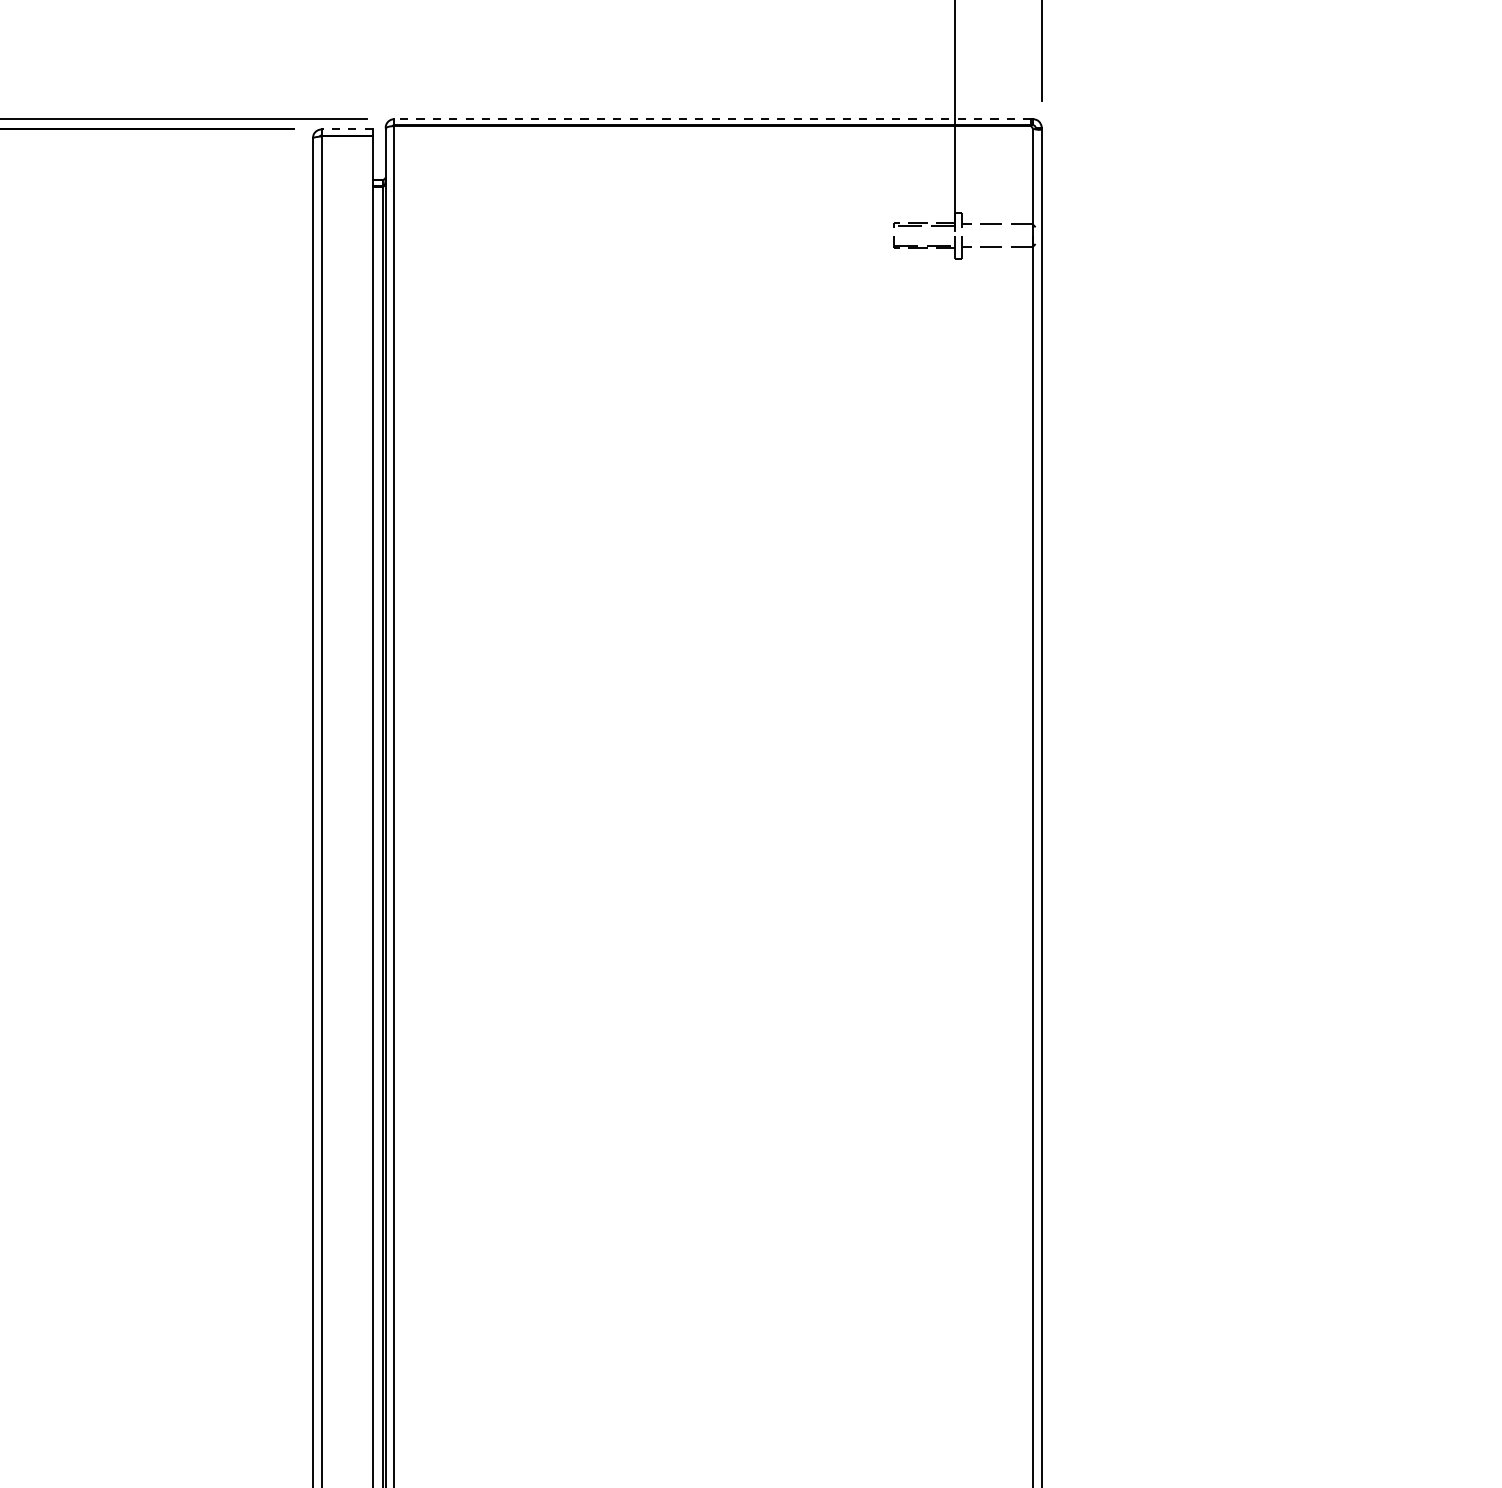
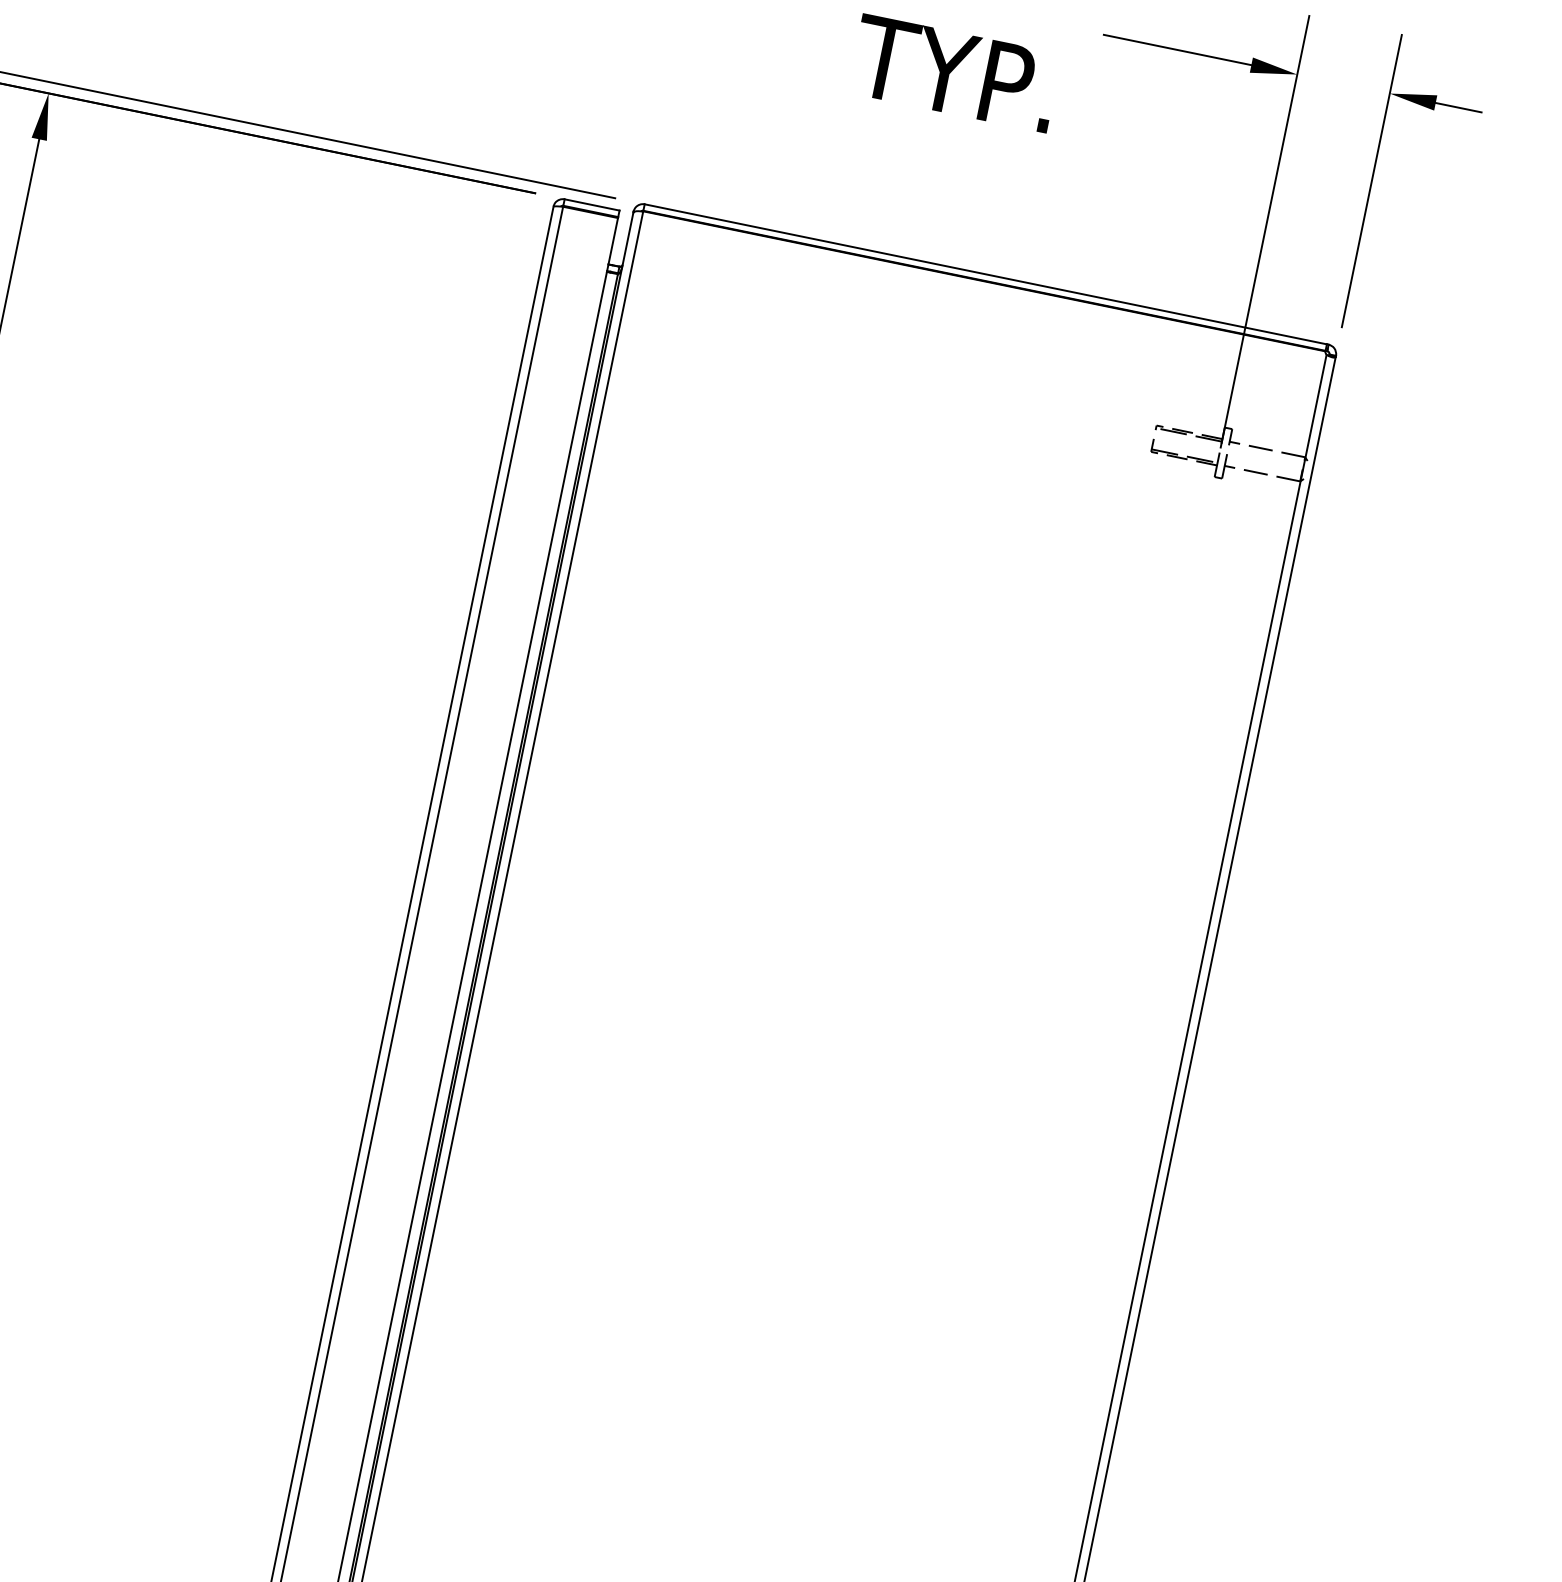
line: (712, 119) -> (985, 274), dashed -> solid
line: (347, 129) -> (592, 205), dashed -> solid

